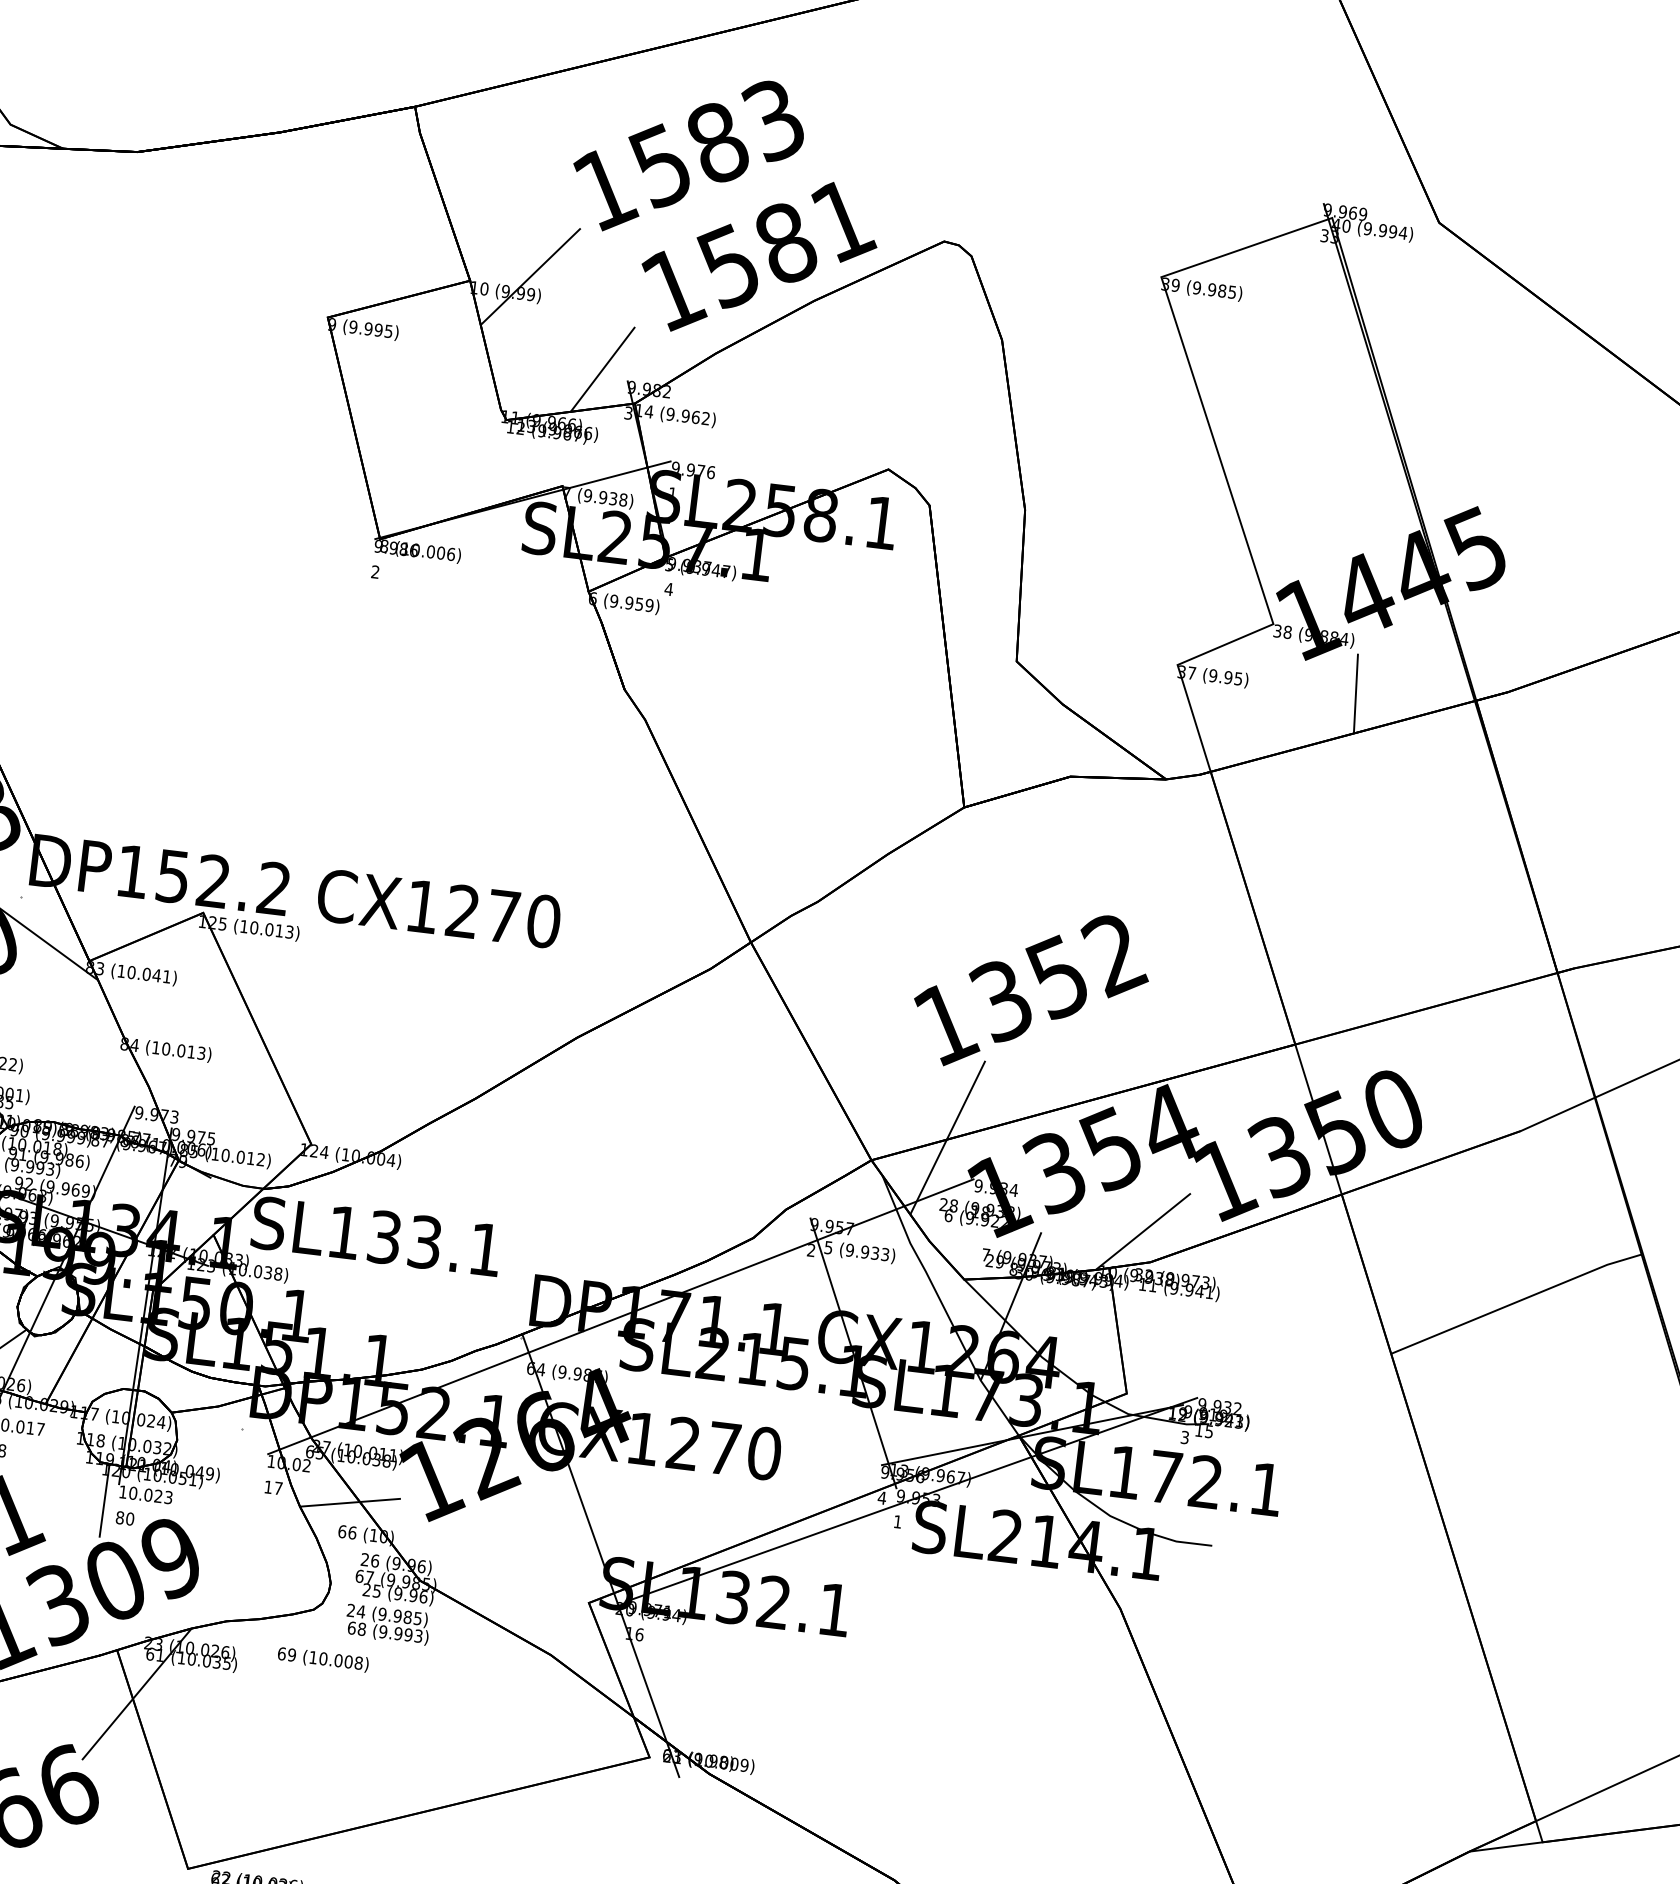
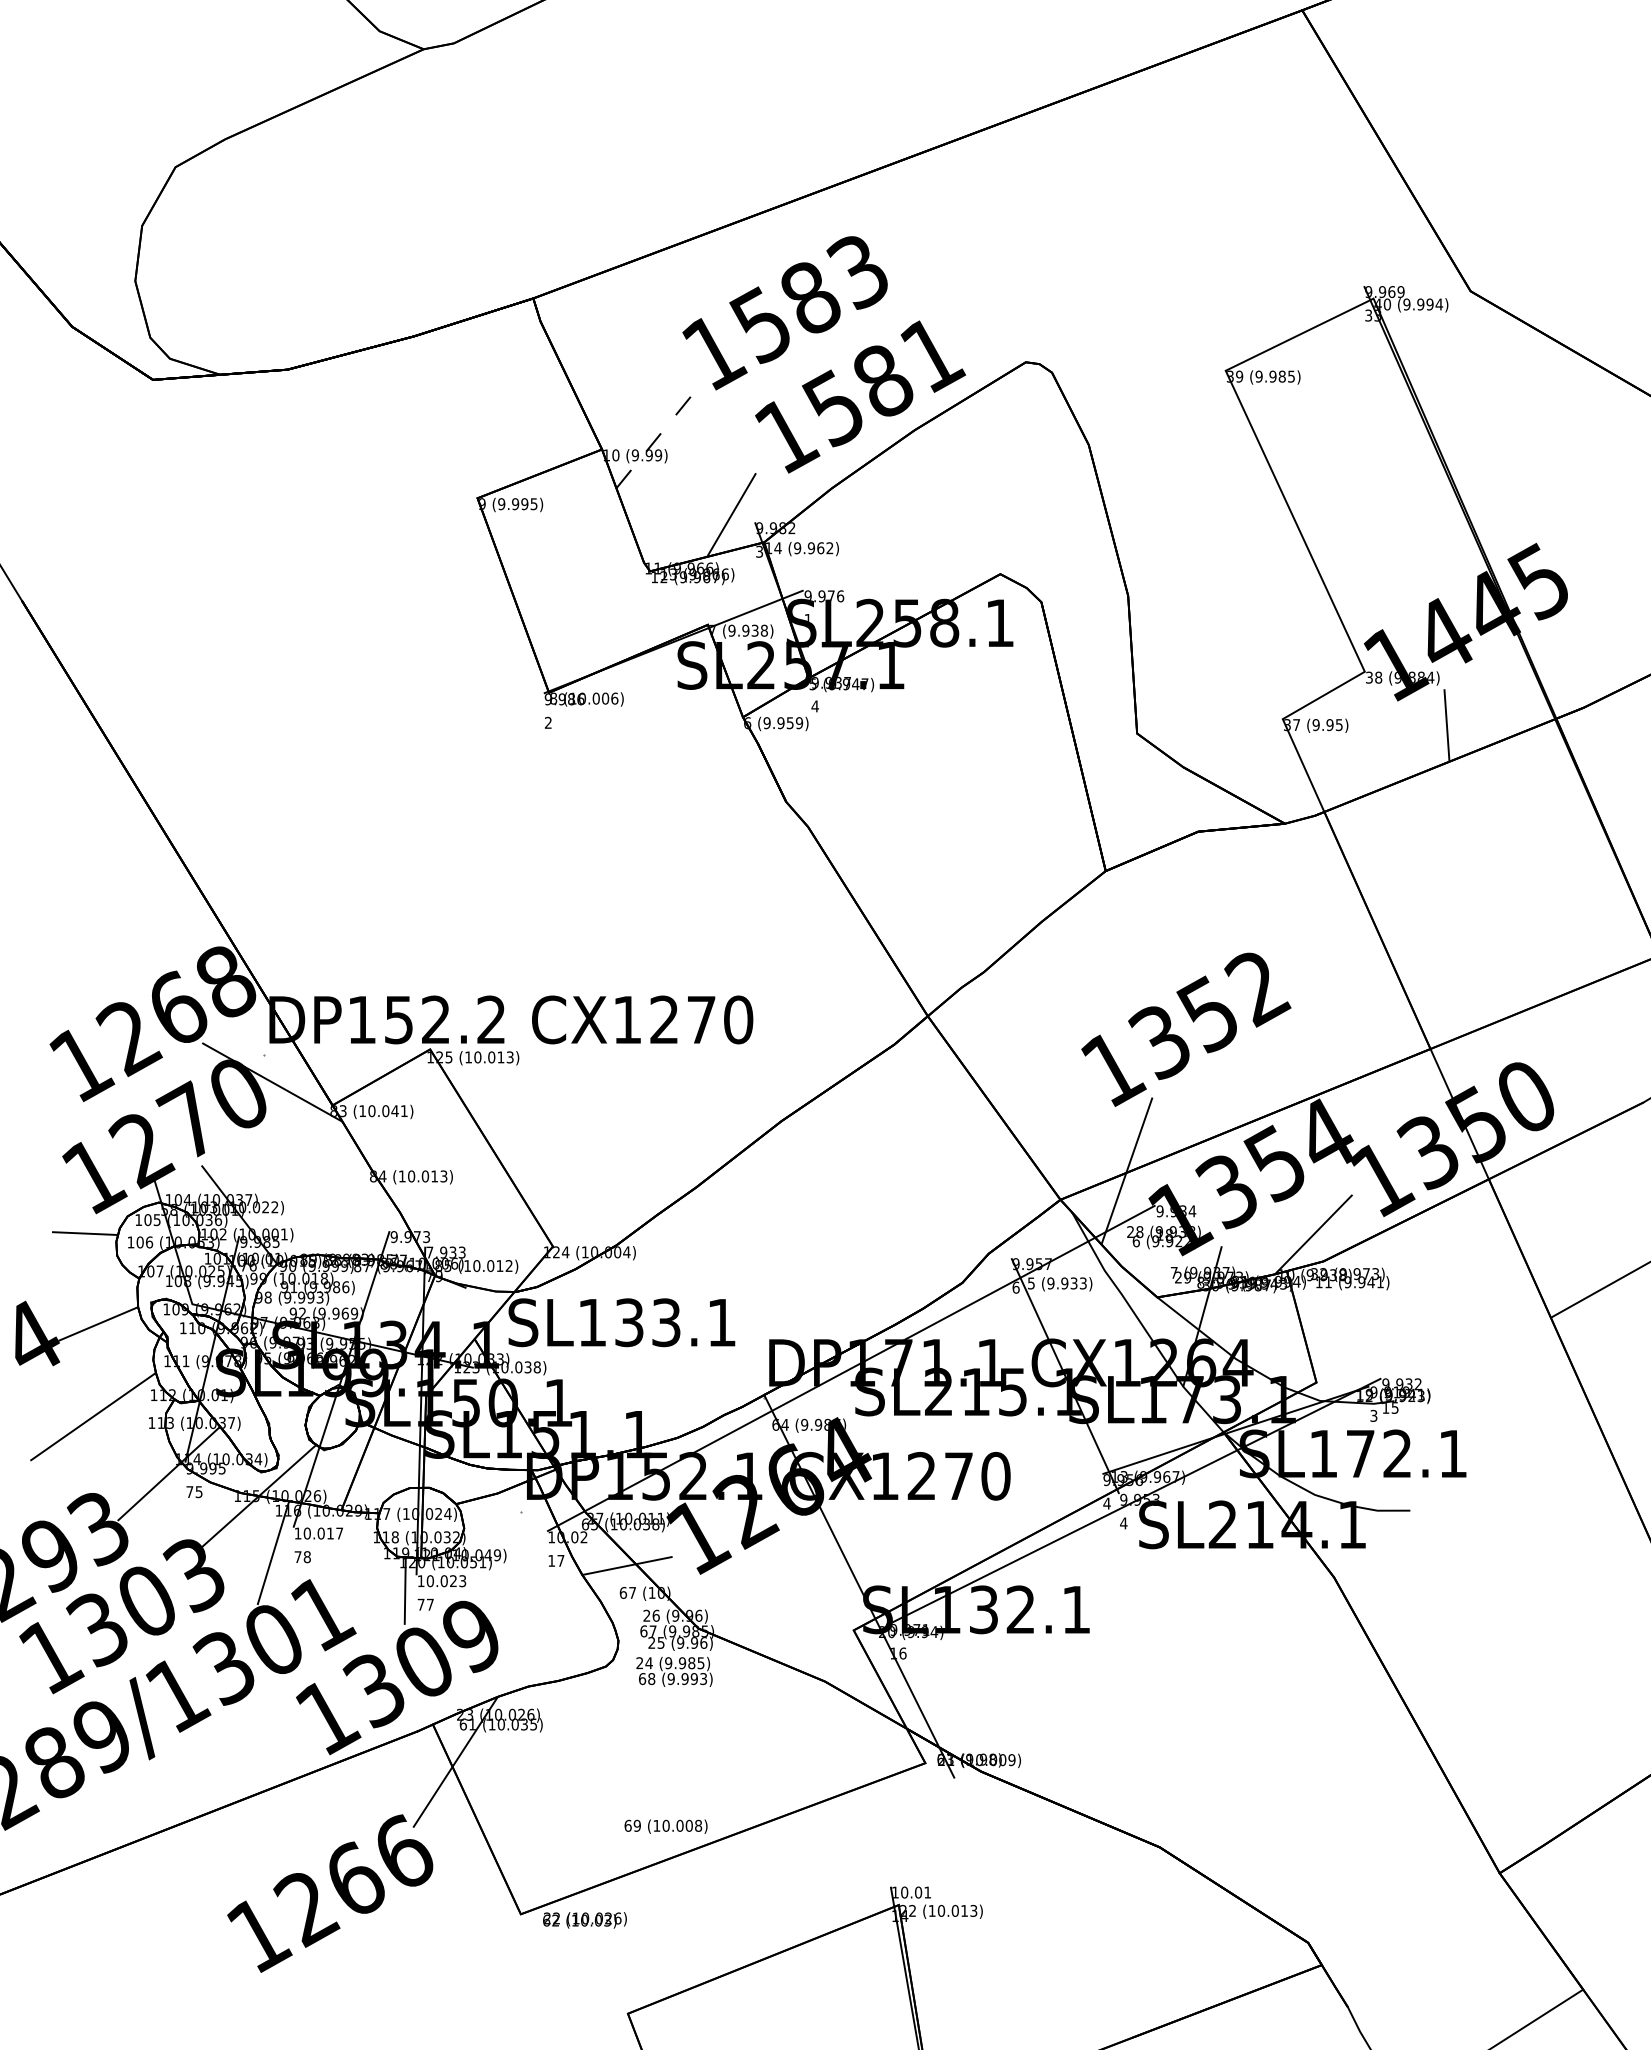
line: (531, 275) -> (656, 438), solid -> dashed
text: (193, 1136) -> (445, 1252), 9.975 -> 7.933
text: (810, 1250) -> (1015, 1287), 2 -> 6
text: (124, 1518) -> (425, 1604), 80 -> 77
text: (897, 1521) -> (1123, 1523), 1 -> 4
text: (352, 1532) -> (632, 1592), 66 -> 67
text: (322, 1659) -> (665, 1826), moved

